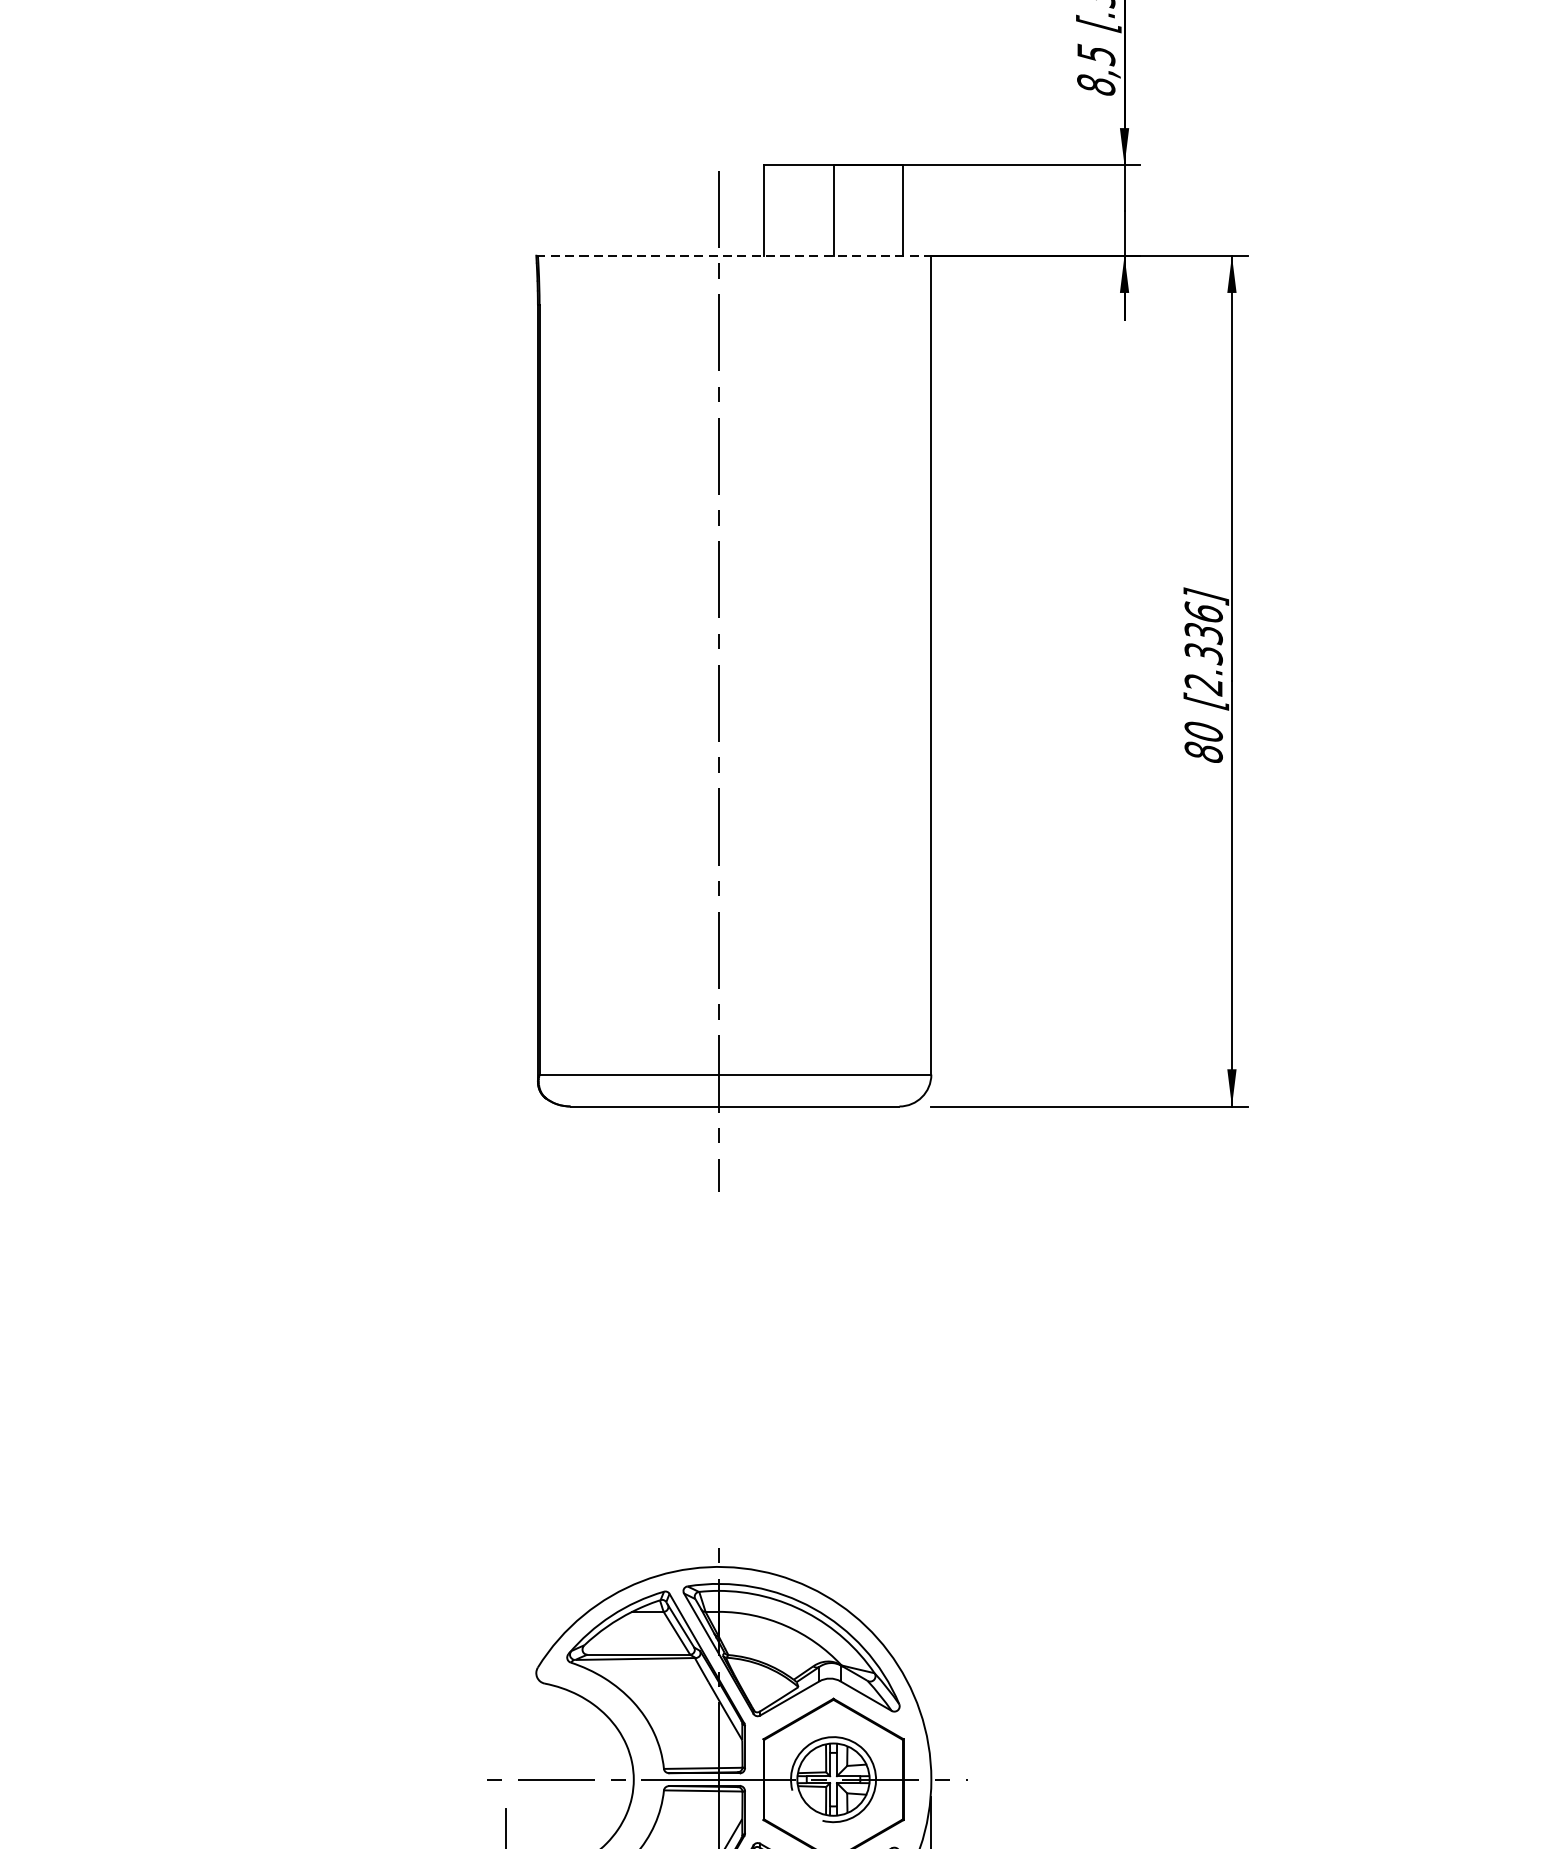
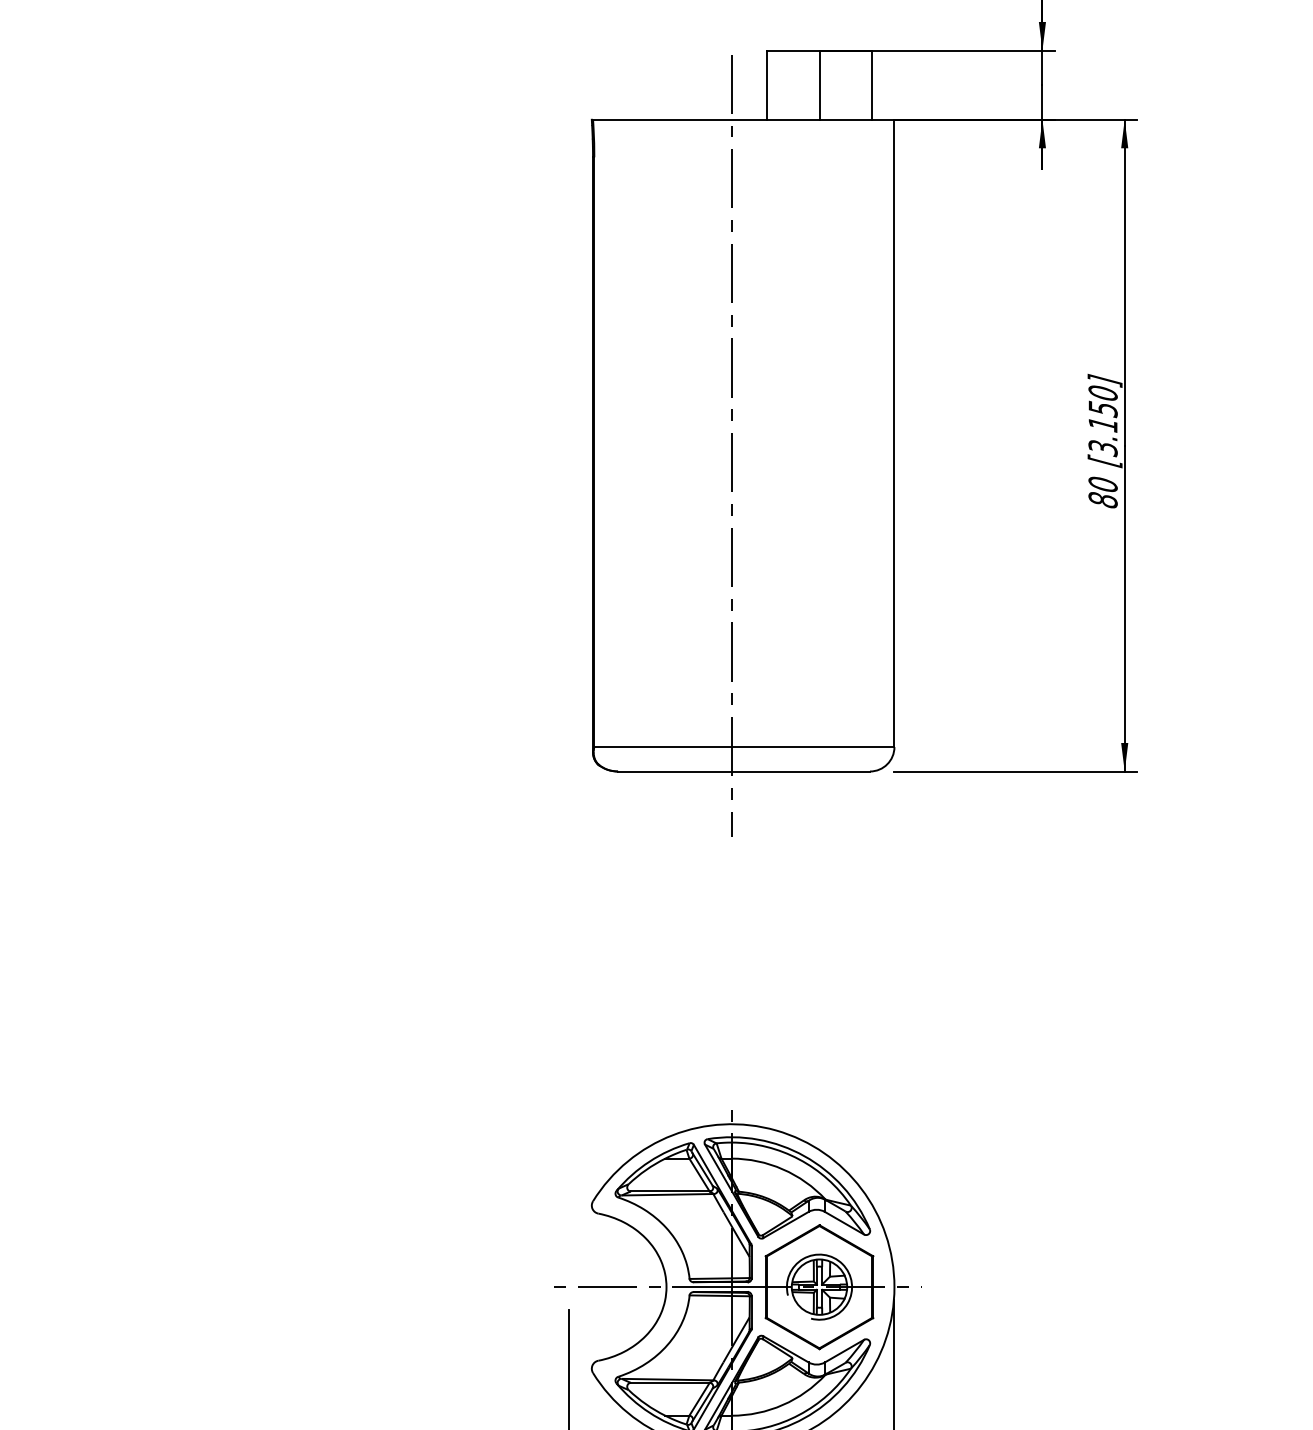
line: (734, 255) -> (743, 119), dashed -> solid
text: (1202, 648) -> (1102, 420), [2.336] -> [3.150]

